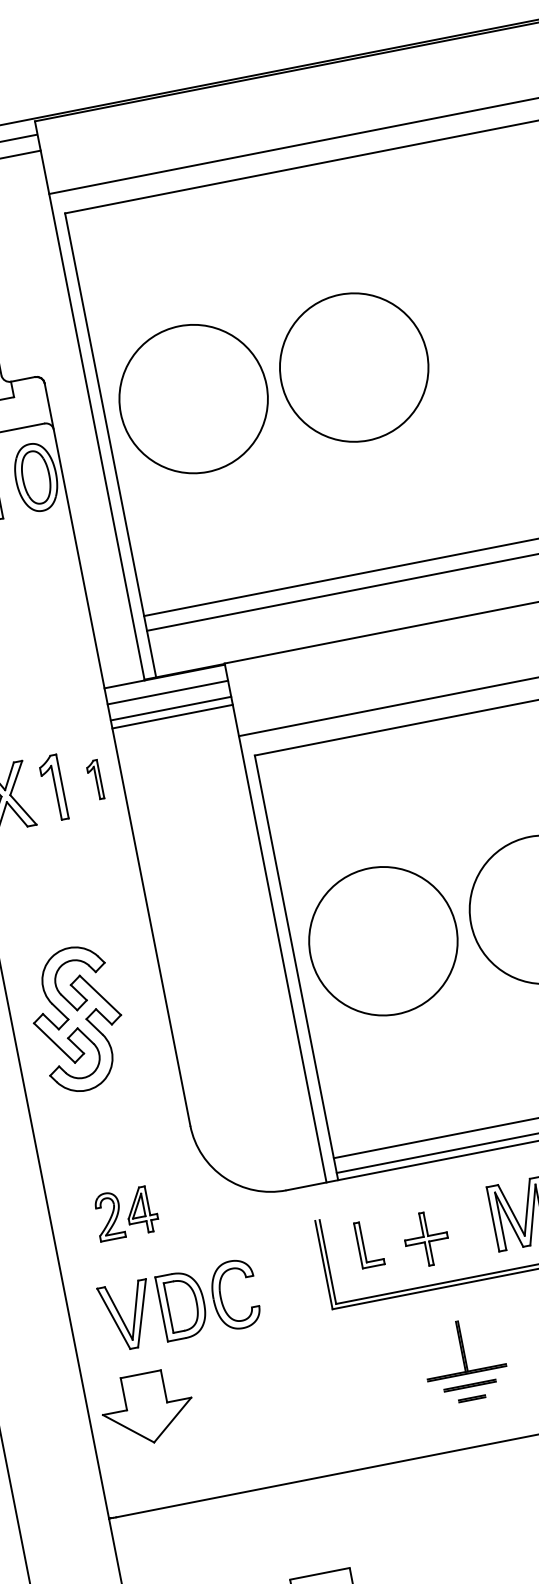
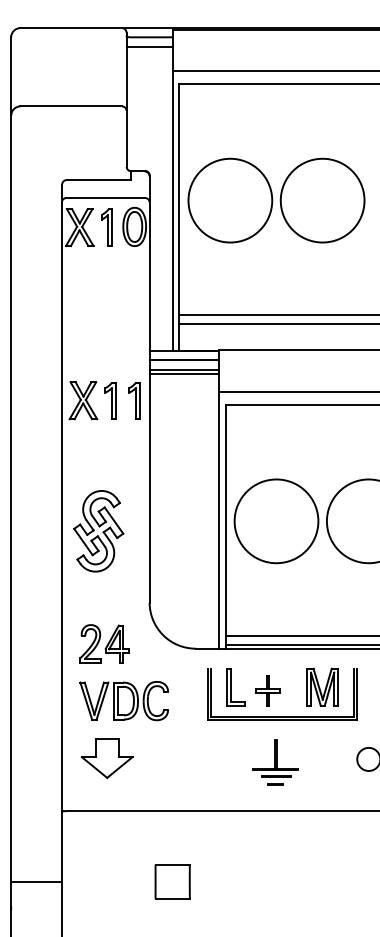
part: (95, 779) -> (134, 400), size x1.67
part: (125, 1212) -> (104, 643), size x1.43
part: (368, 1244) -> (235, 687), size x1.43
part: (146, 1408) -> (106, 758), moved

